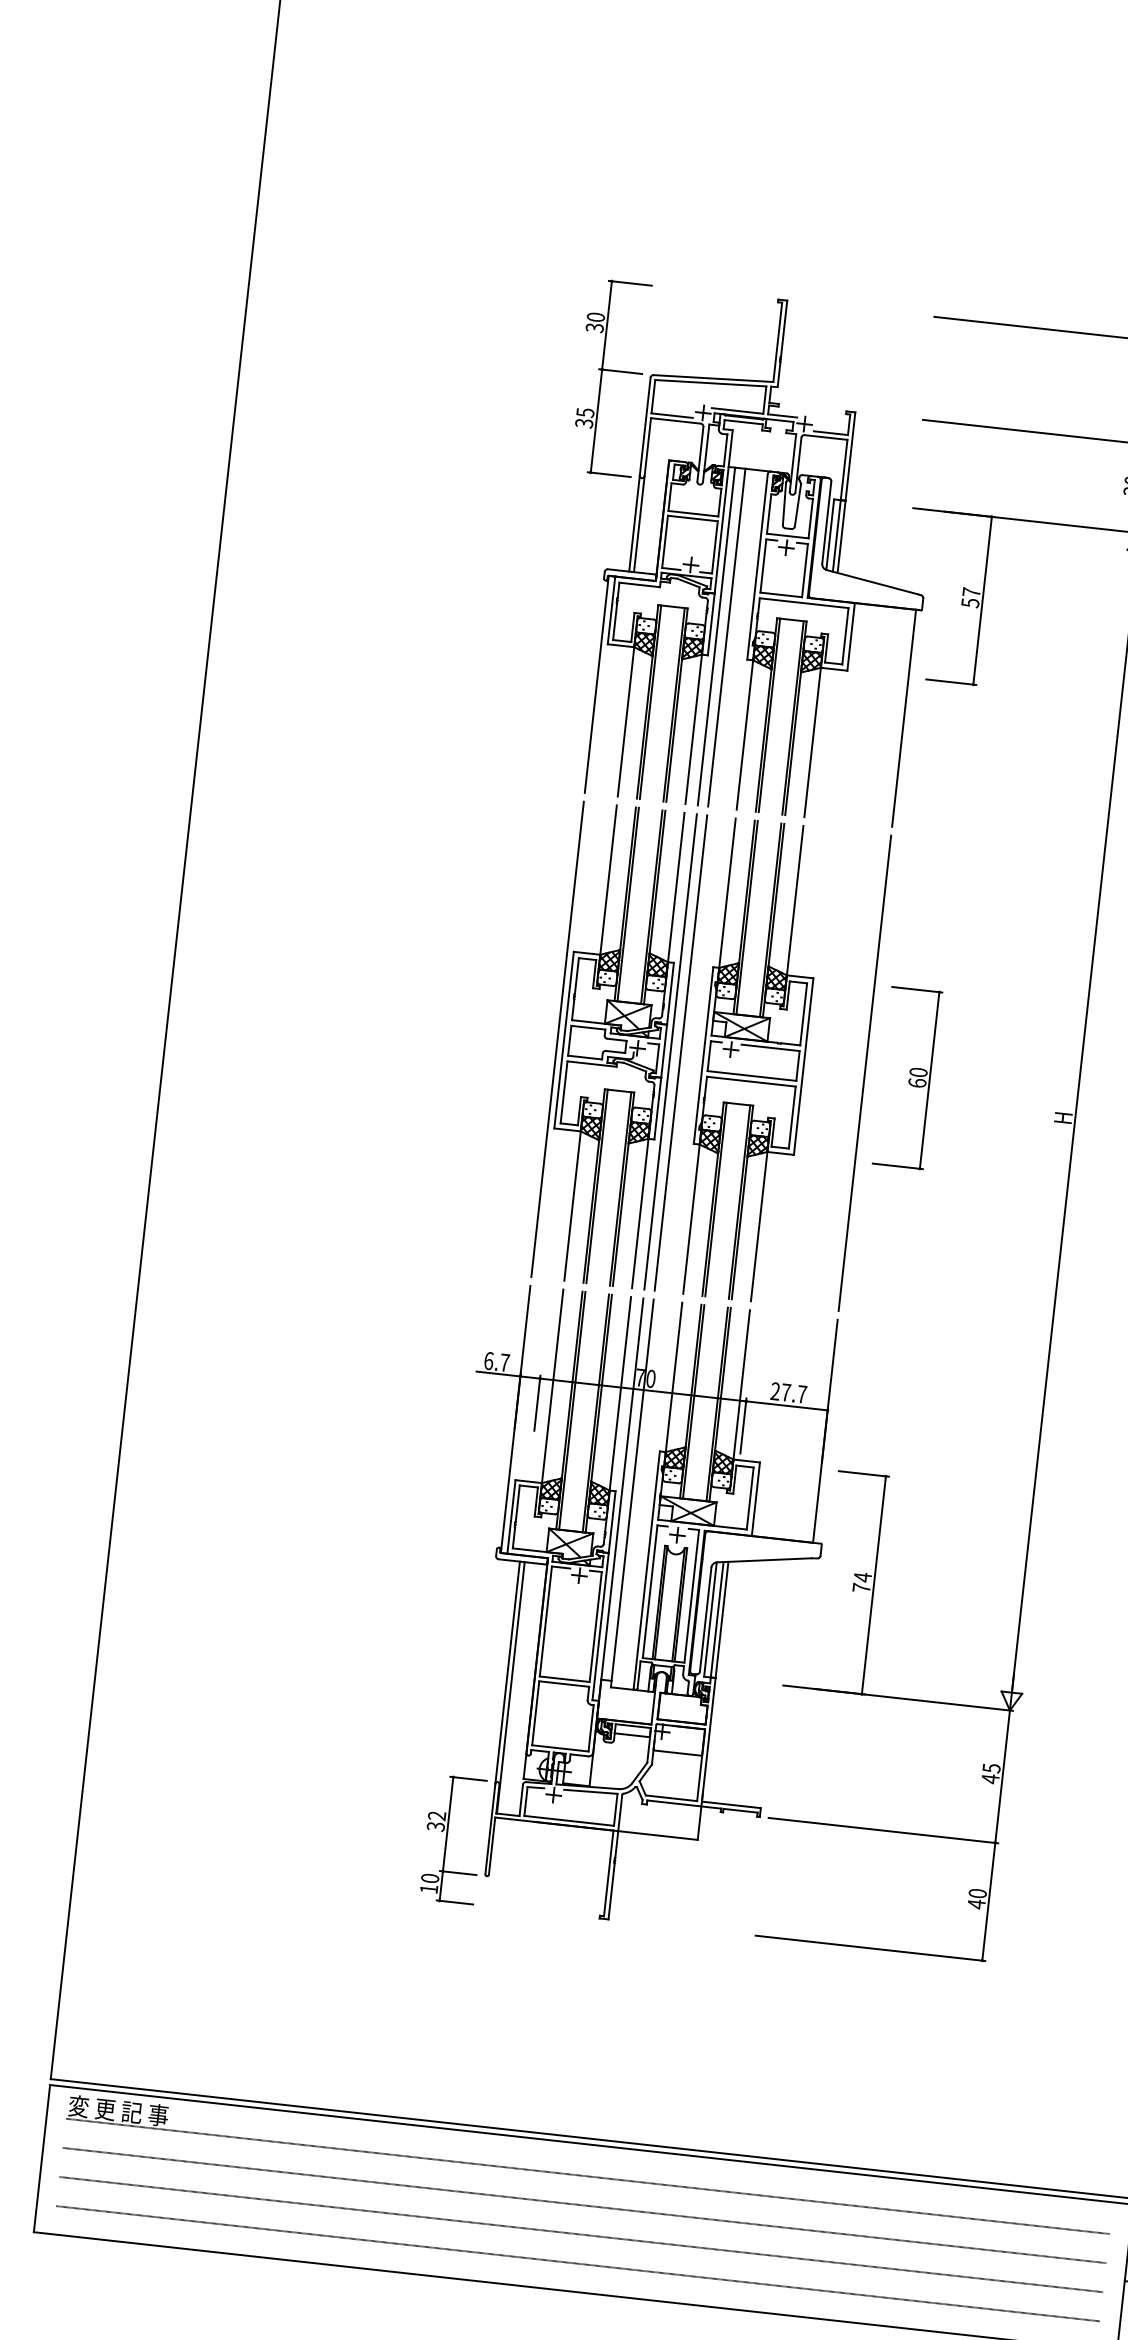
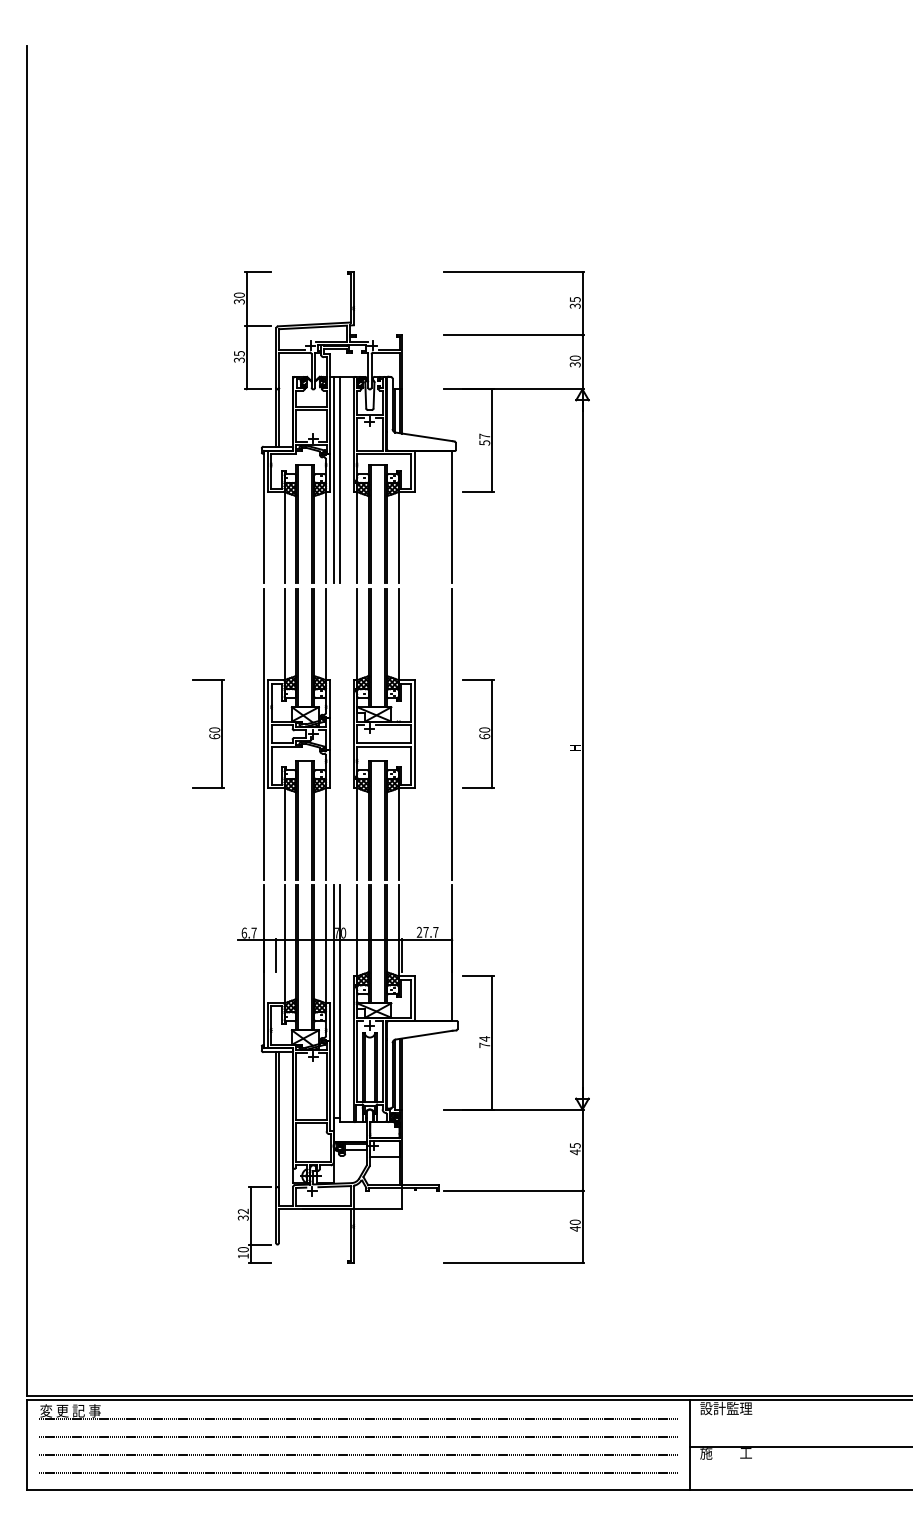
part: (466, 1028) -> (208, 733), added
line: (670, 1050) -> (333, 733), removed
line: (680, 1051) -> (339, 733), removed

